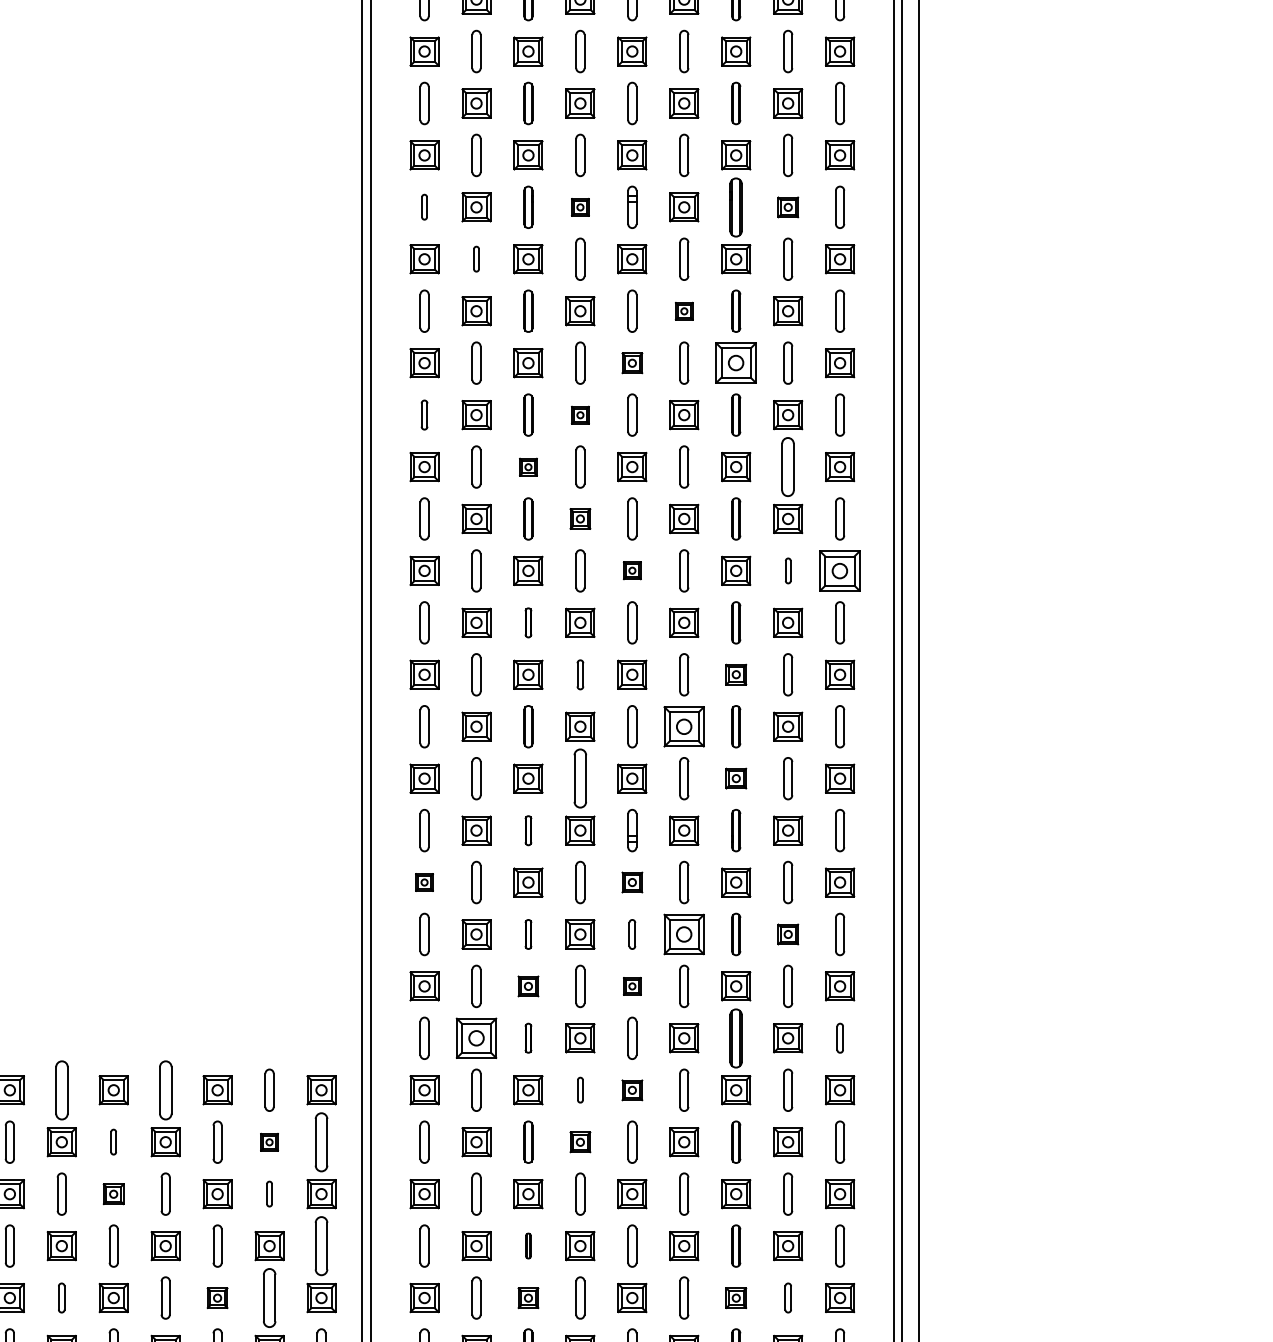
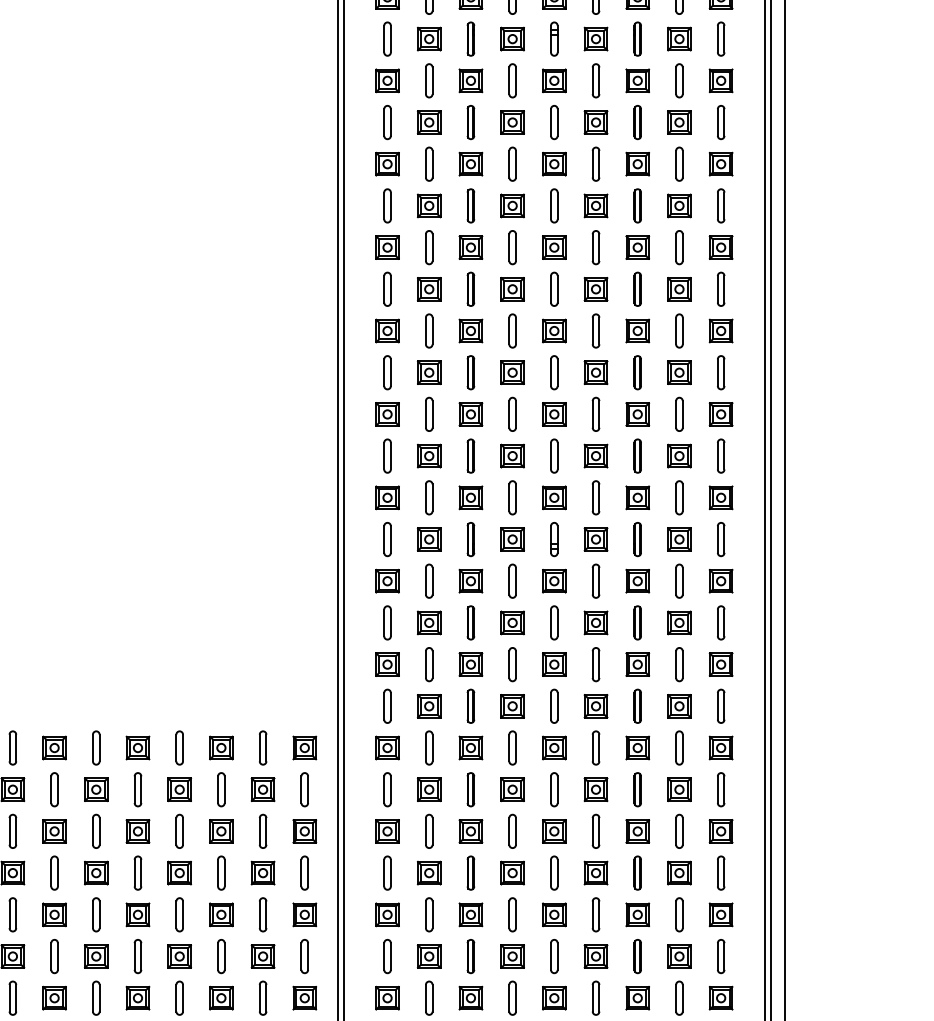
part: (424, 206) -> (387, 38), size x1.67
part: (736, 206) -> (637, 38), size x0.71
part: (580, 207) -> (512, 39), size x1.67
part: (788, 207) -> (679, 39), size x1.43
part: (476, 258) -> (429, 80), size x1.67
part: (684, 311) -> (596, 122), size x1.67
part: (632, 363) -> (554, 164), size x1.43
part: (736, 363) -> (637, 164), size x0.71
part: (424, 414) -> (387, 205), size x1.43
part: (580, 415) -> (512, 206), size x1.67
part: (788, 466) -> (679, 247), size x0.71
part: (528, 467) -> (470, 247), size x1.67
part: (580, 518) -> (512, 288), size x1.43
part: (632, 570) -> (554, 330), size x1.67
part: (788, 570) -> (679, 330), size x1.67
part: (840, 570) -> (721, 330), size x0.71
part: (528, 622) -> (470, 372), size x1.43
part: (580, 674) -> (512, 414), size x1.43
part: (736, 674) -> (637, 414), size x1.43
part: (684, 726) -> (596, 455), size x0.71
part: (580, 778) -> (512, 497), size x0.71
part: (736, 778) -> (637, 497), size x1.43
part: (528, 830) -> (470, 539), size x1.43
part: (424, 882) -> (387, 581), size x1.67
part: (632, 882) -> (554, 581), size x1.43
part: (528, 934) -> (470, 622), size x1.43
part: (632, 934) -> (554, 622), size x1.43
part: (684, 934) -> (596, 622), size x0.71
part: (788, 934) -> (679, 622), size x1.43
part: (528, 986) -> (470, 664), size x1.43
part: (632, 986) -> (554, 664), size x1.67
part: (528, 1037) -> (470, 705), size x1.43
part: (736, 1037) -> (637, 705), size x0.71
part: (840, 1037) -> (721, 705), size x1.43
part: (476, 1038) -> (429, 706), size x0.71
part: (61, 1089) -> (96, 747), size x0.71
part: (165, 1089) -> (179, 747), size x0.71
part: (580, 1089) -> (512, 747), size x1.67
part: (632, 1090) -> (554, 748), size x1.43
part: (113, 1141) -> (137, 789), size x1.67
part: (321, 1141) -> (304, 789), size x0.71
part: (269, 1142) -> (263, 789), size x1.67
part: (580, 1142) -> (512, 789), size x1.43
part: (269, 1193) -> (263, 830), size x1.67
part: (113, 1194) -> (137, 831), size x1.43
part: (321, 1245) -> (304, 872), size x0.71
part: (528, 1245) -> (470, 872), size x1.67
part: (61, 1297) -> (96, 914), size x1.43
part: (269, 1297) -> (263, 914), size x0.71
part: (788, 1297) -> (679, 914), size x1.43
part: (217, 1298) -> (221, 915), size x1.43
part: (528, 1298) -> (470, 915), size x1.43
part: (736, 1298) -> (637, 915), size x1.43

